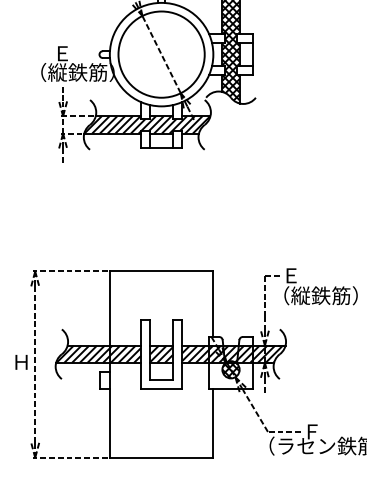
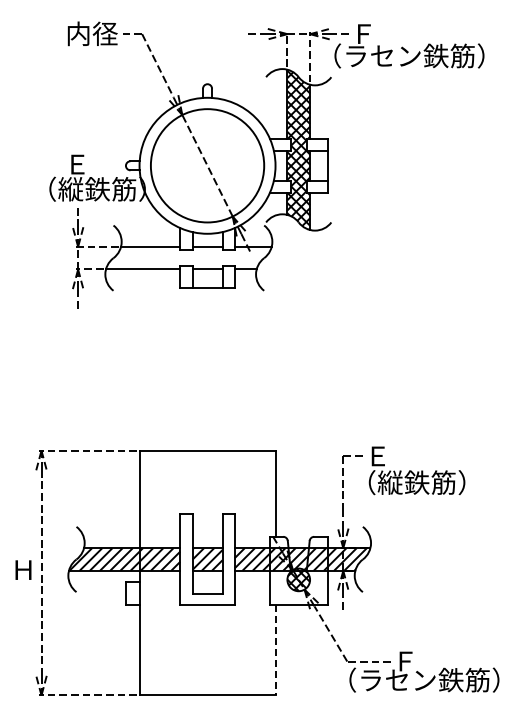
hatch: (147, 124) -> (188, 257), removed
line: (213, 423) -> (275, 650), solid -> dashed

